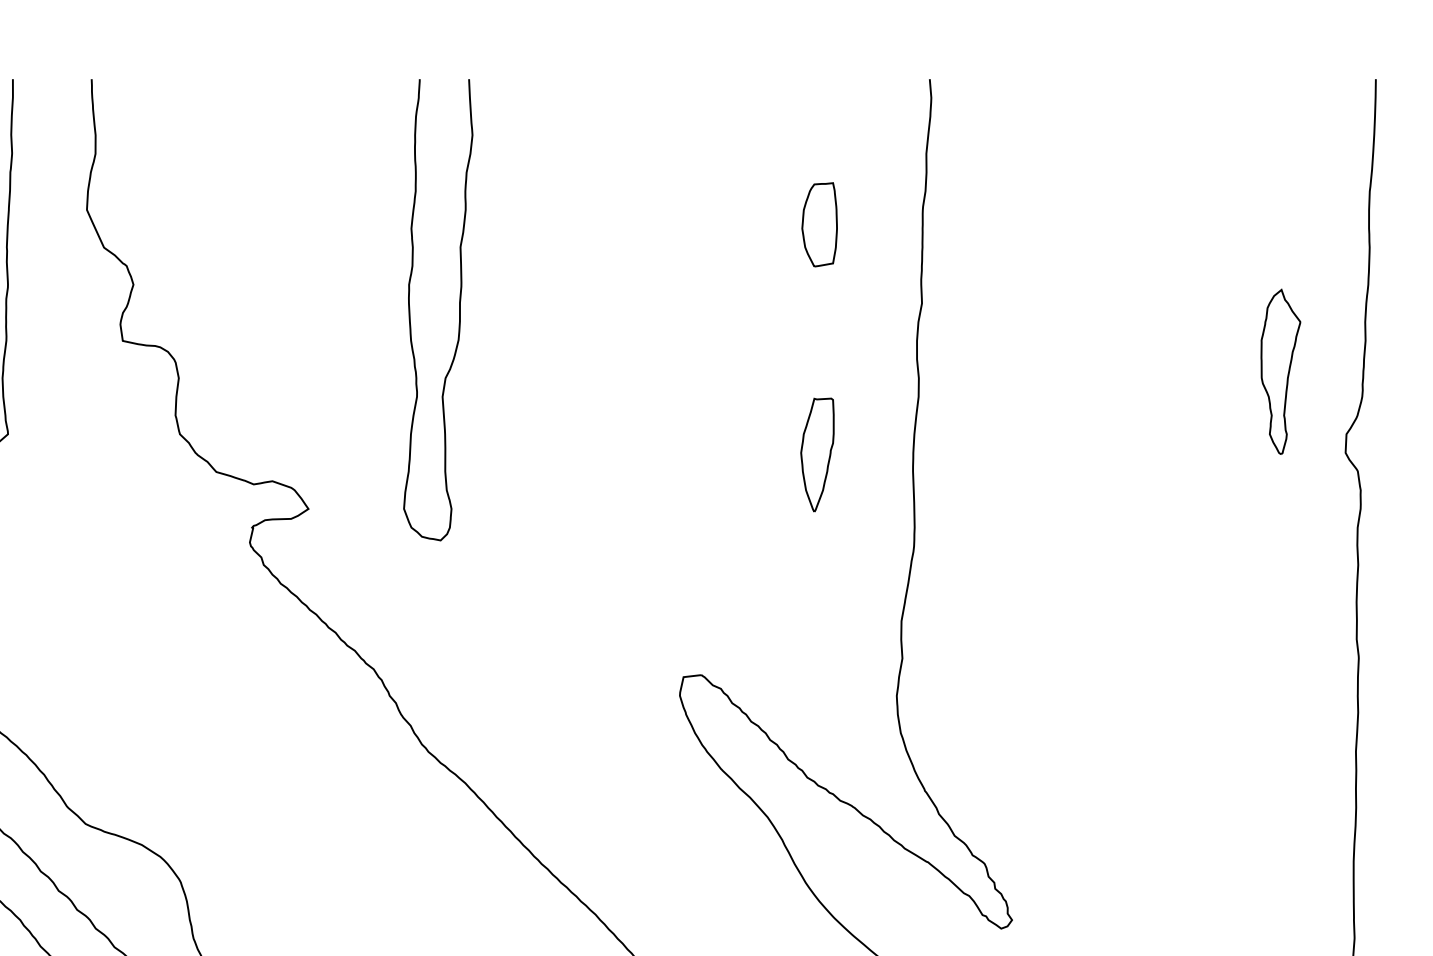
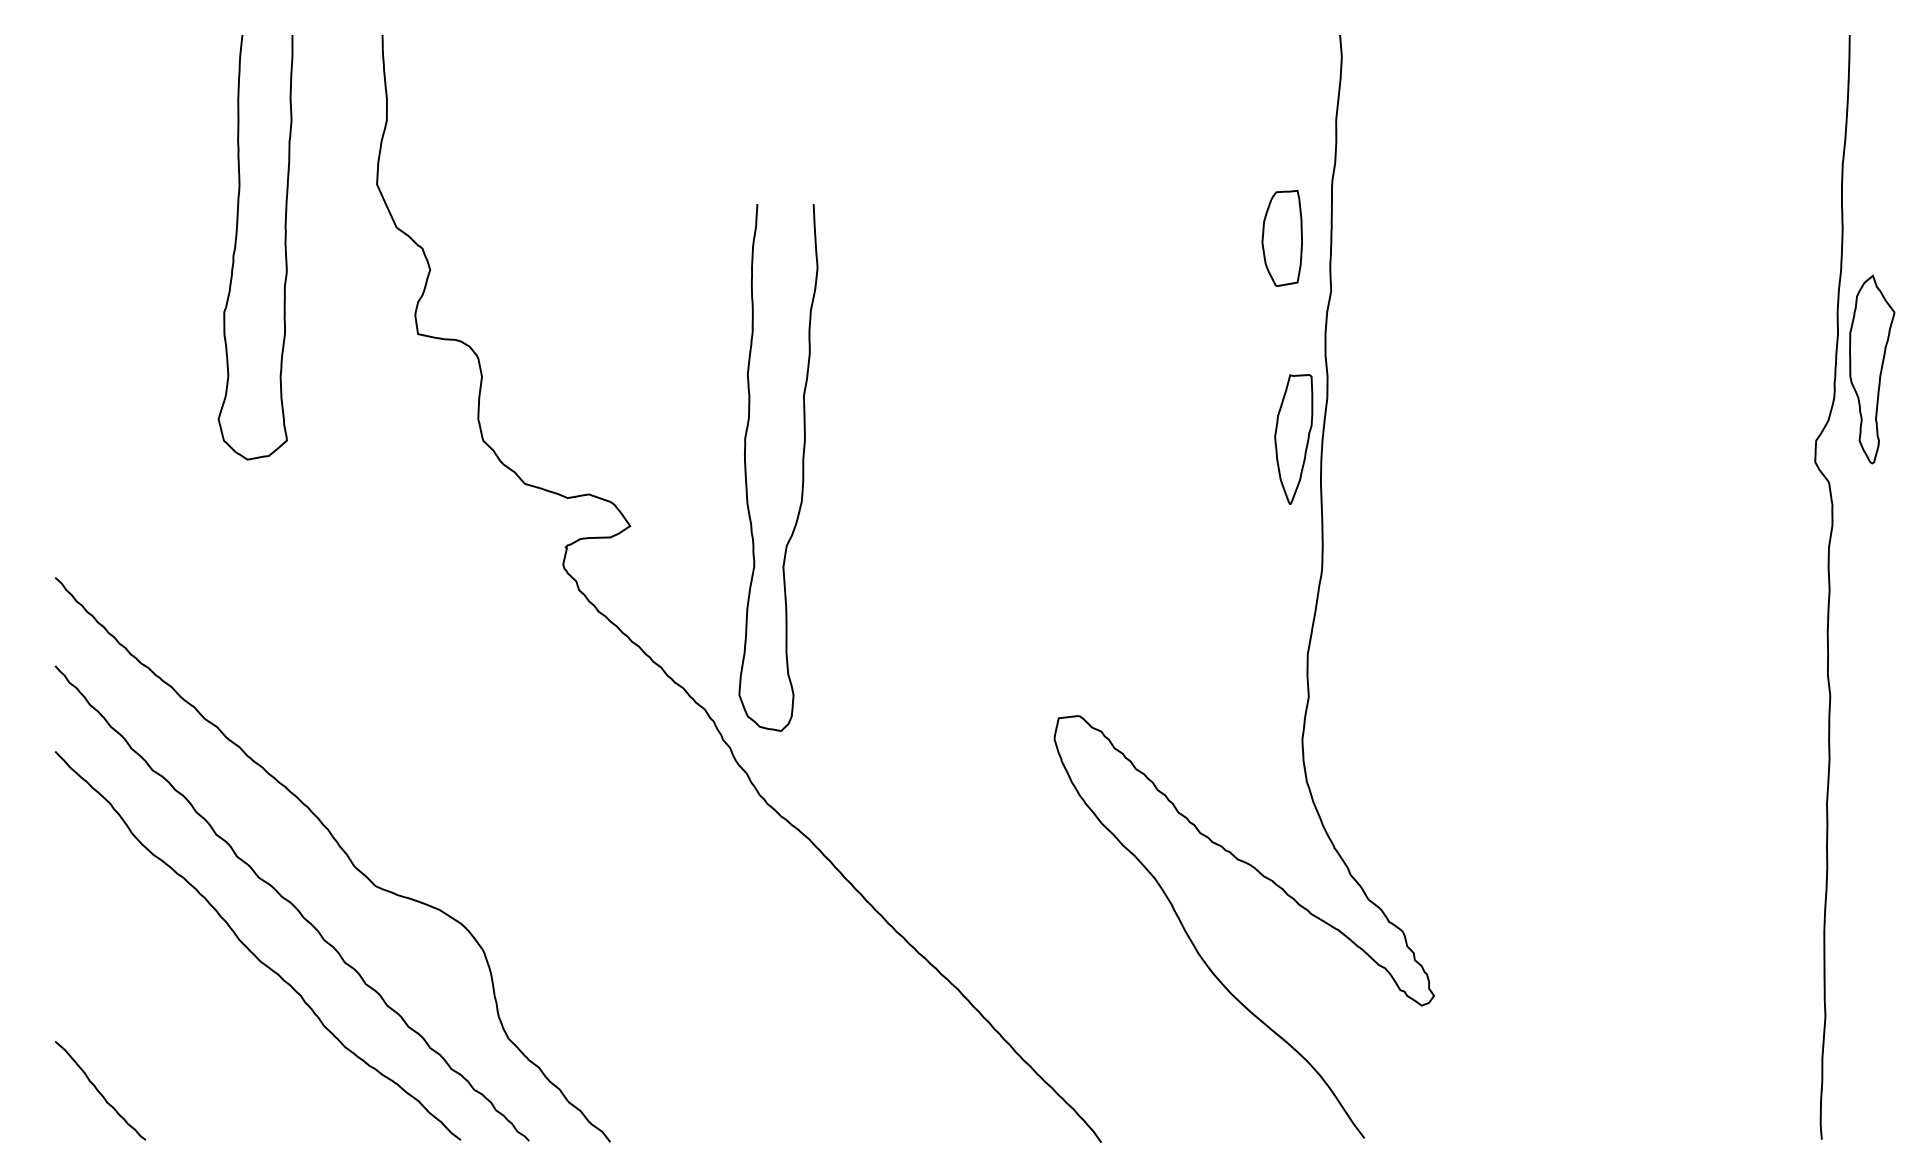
part: (819, 223) -> (1281, 237), moved
curve: (459, 309) -> (802, 467), moved
part: (1281, 371) -> (1872, 369), moved
part: (817, 455) -> (1293, 439), moved

